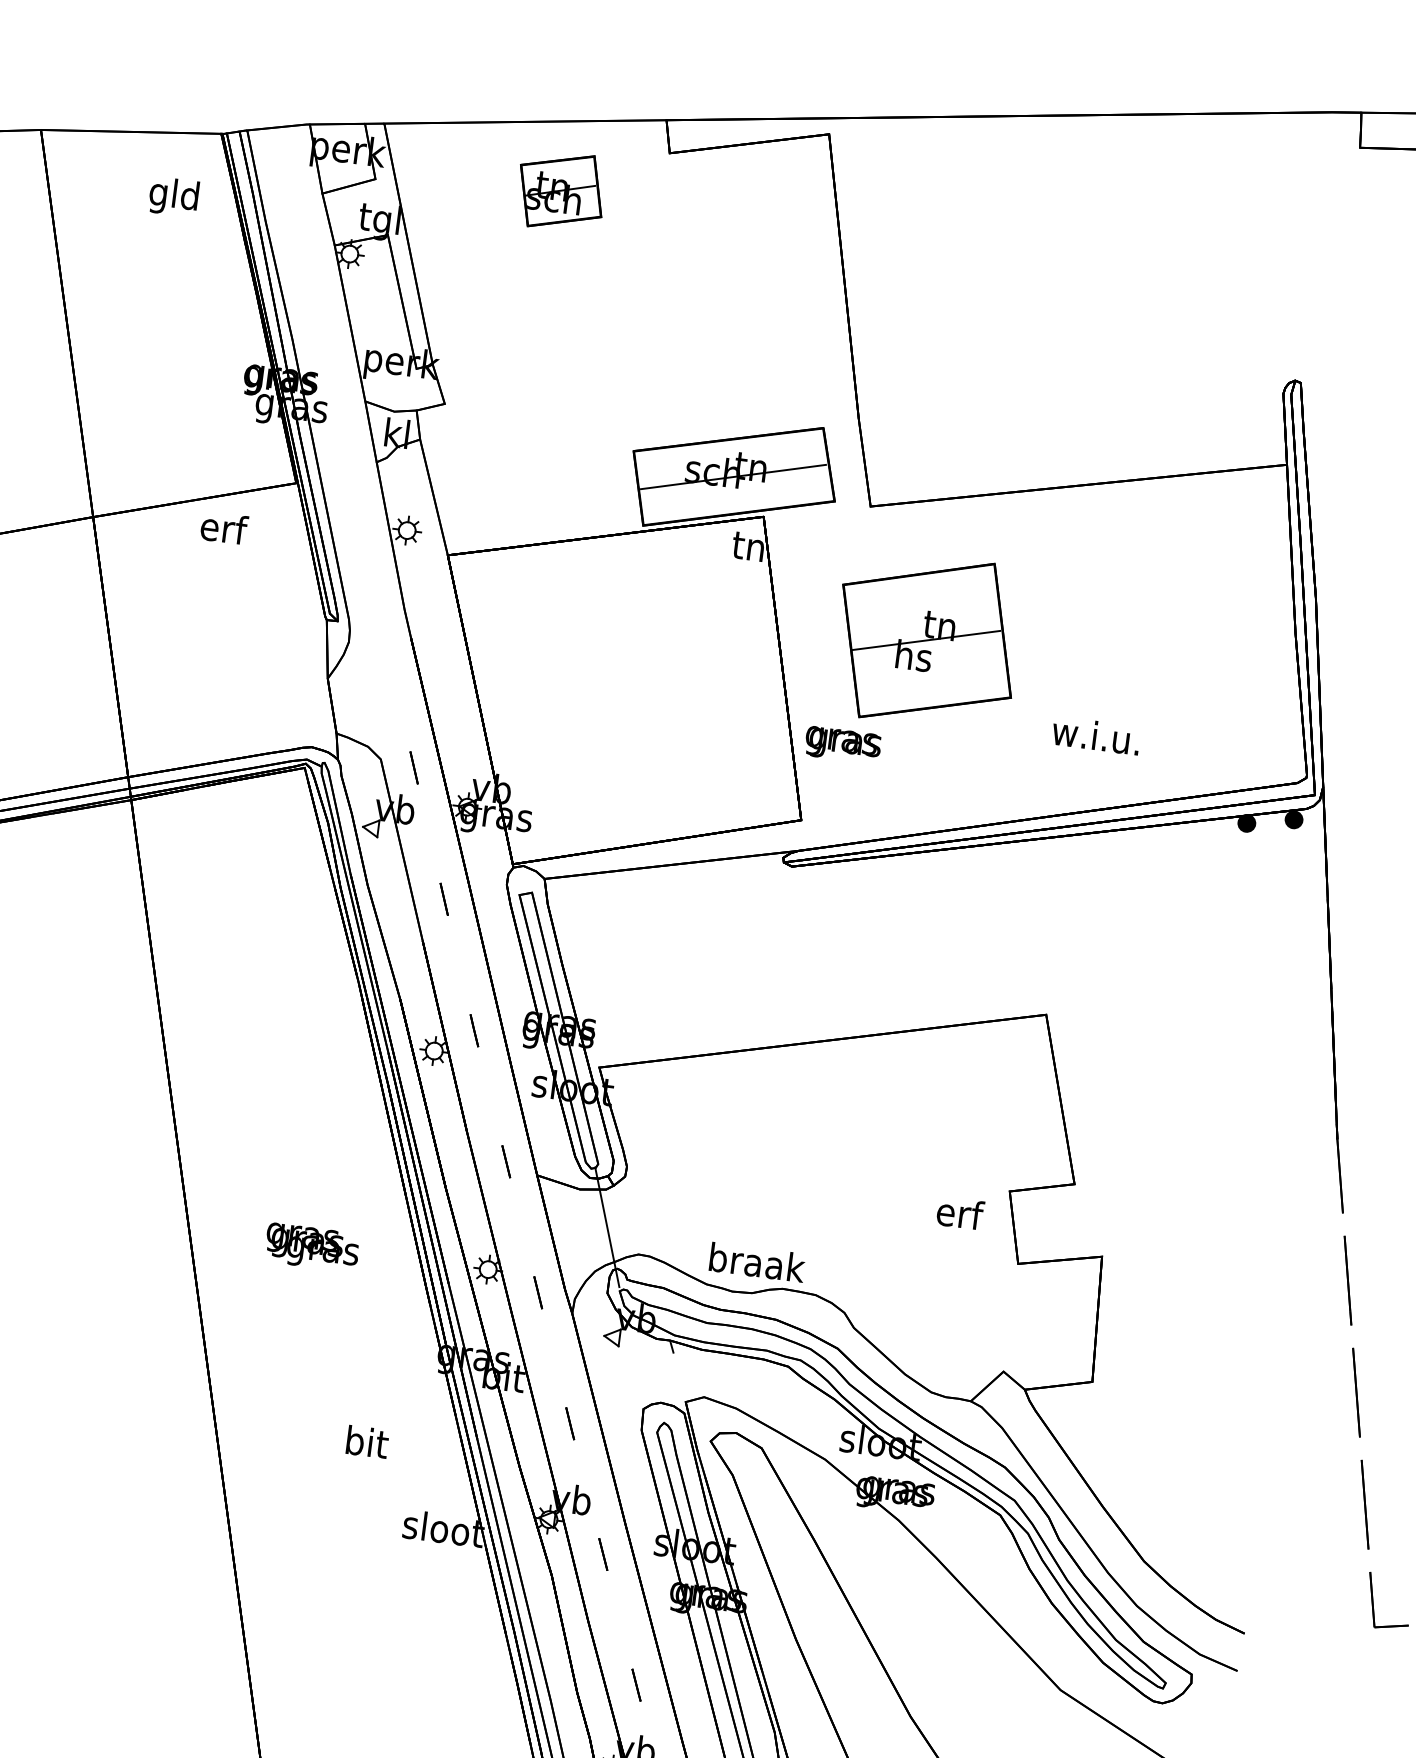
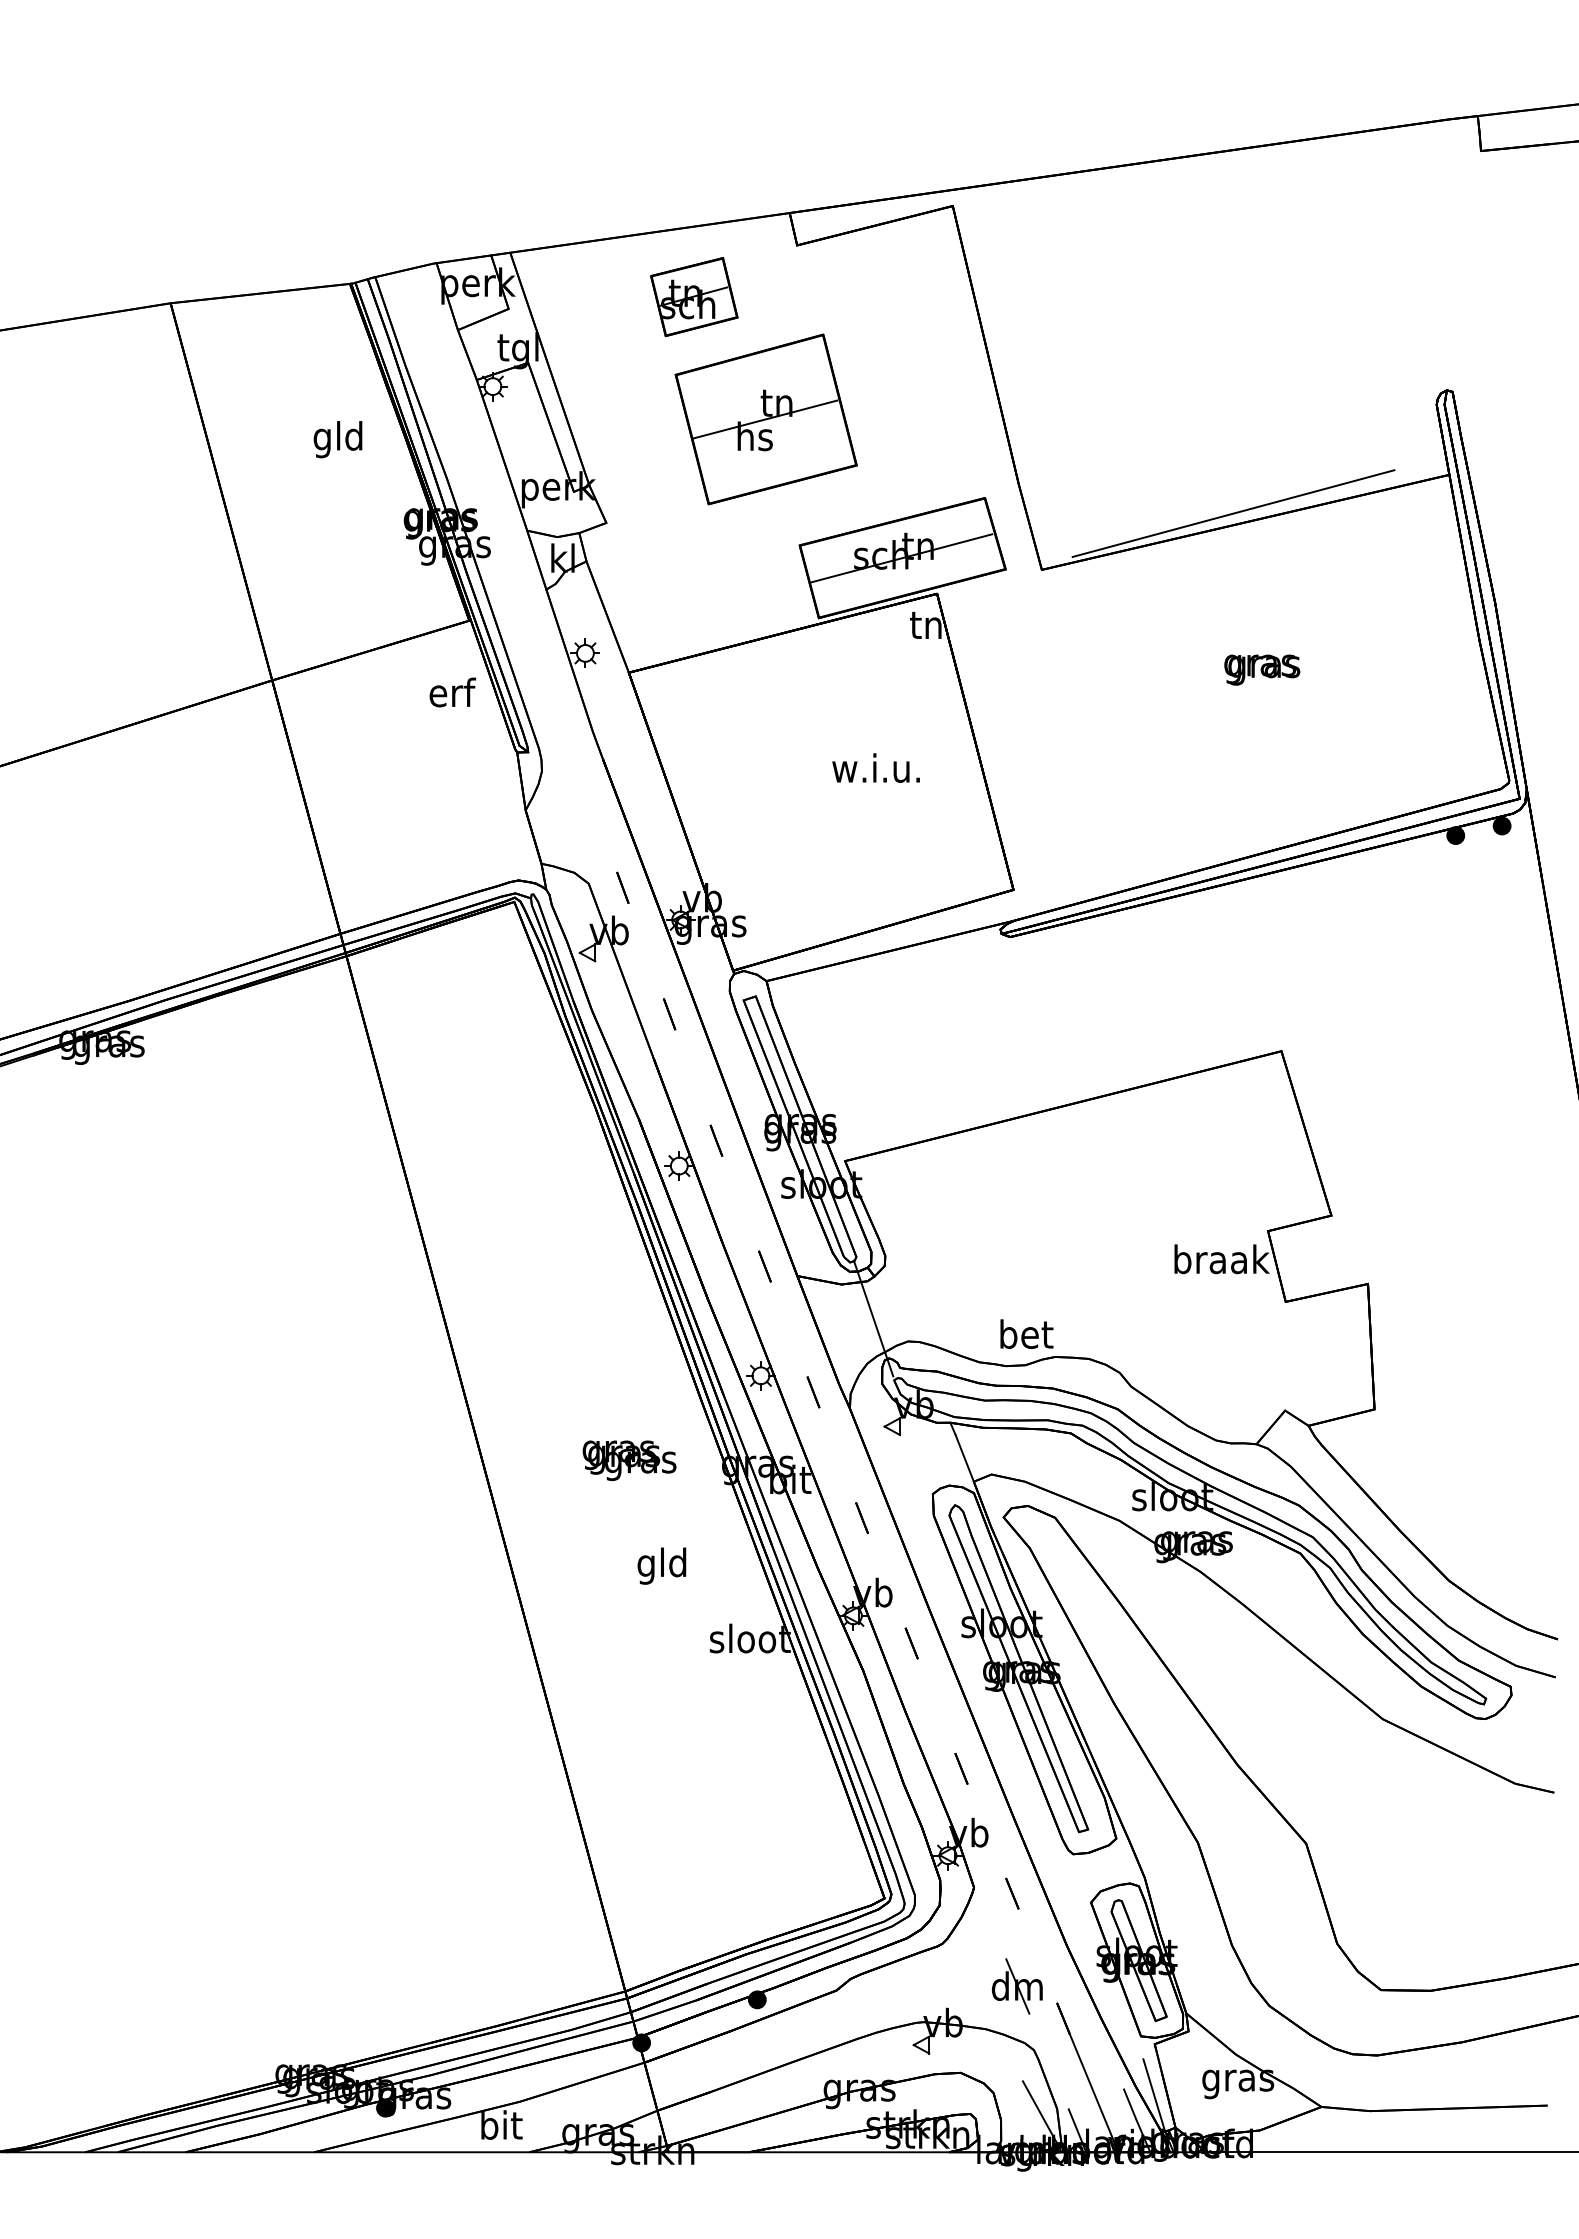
text: (173, 196) -> (337, 439), moved
line: (1067, 475) -> (1233, 513), added
text: (224, 528) -> (452, 692), moved
part: (926, 640) -> (765, 419), moved
text: (1095, 735) -> (875, 767), moved
text: (843, 744) -> (1262, 669), moved
text: (959, 1213) -> (1221, 1259), erf -> braak
text: (312, 1247) -> (629, 1460), moved
text: (757, 1261) -> (1026, 1333), braak -> bet
line: (679, 1377) -> (964, 1458), added
text: (365, 1444) -> (661, 1565), bit -> gld

